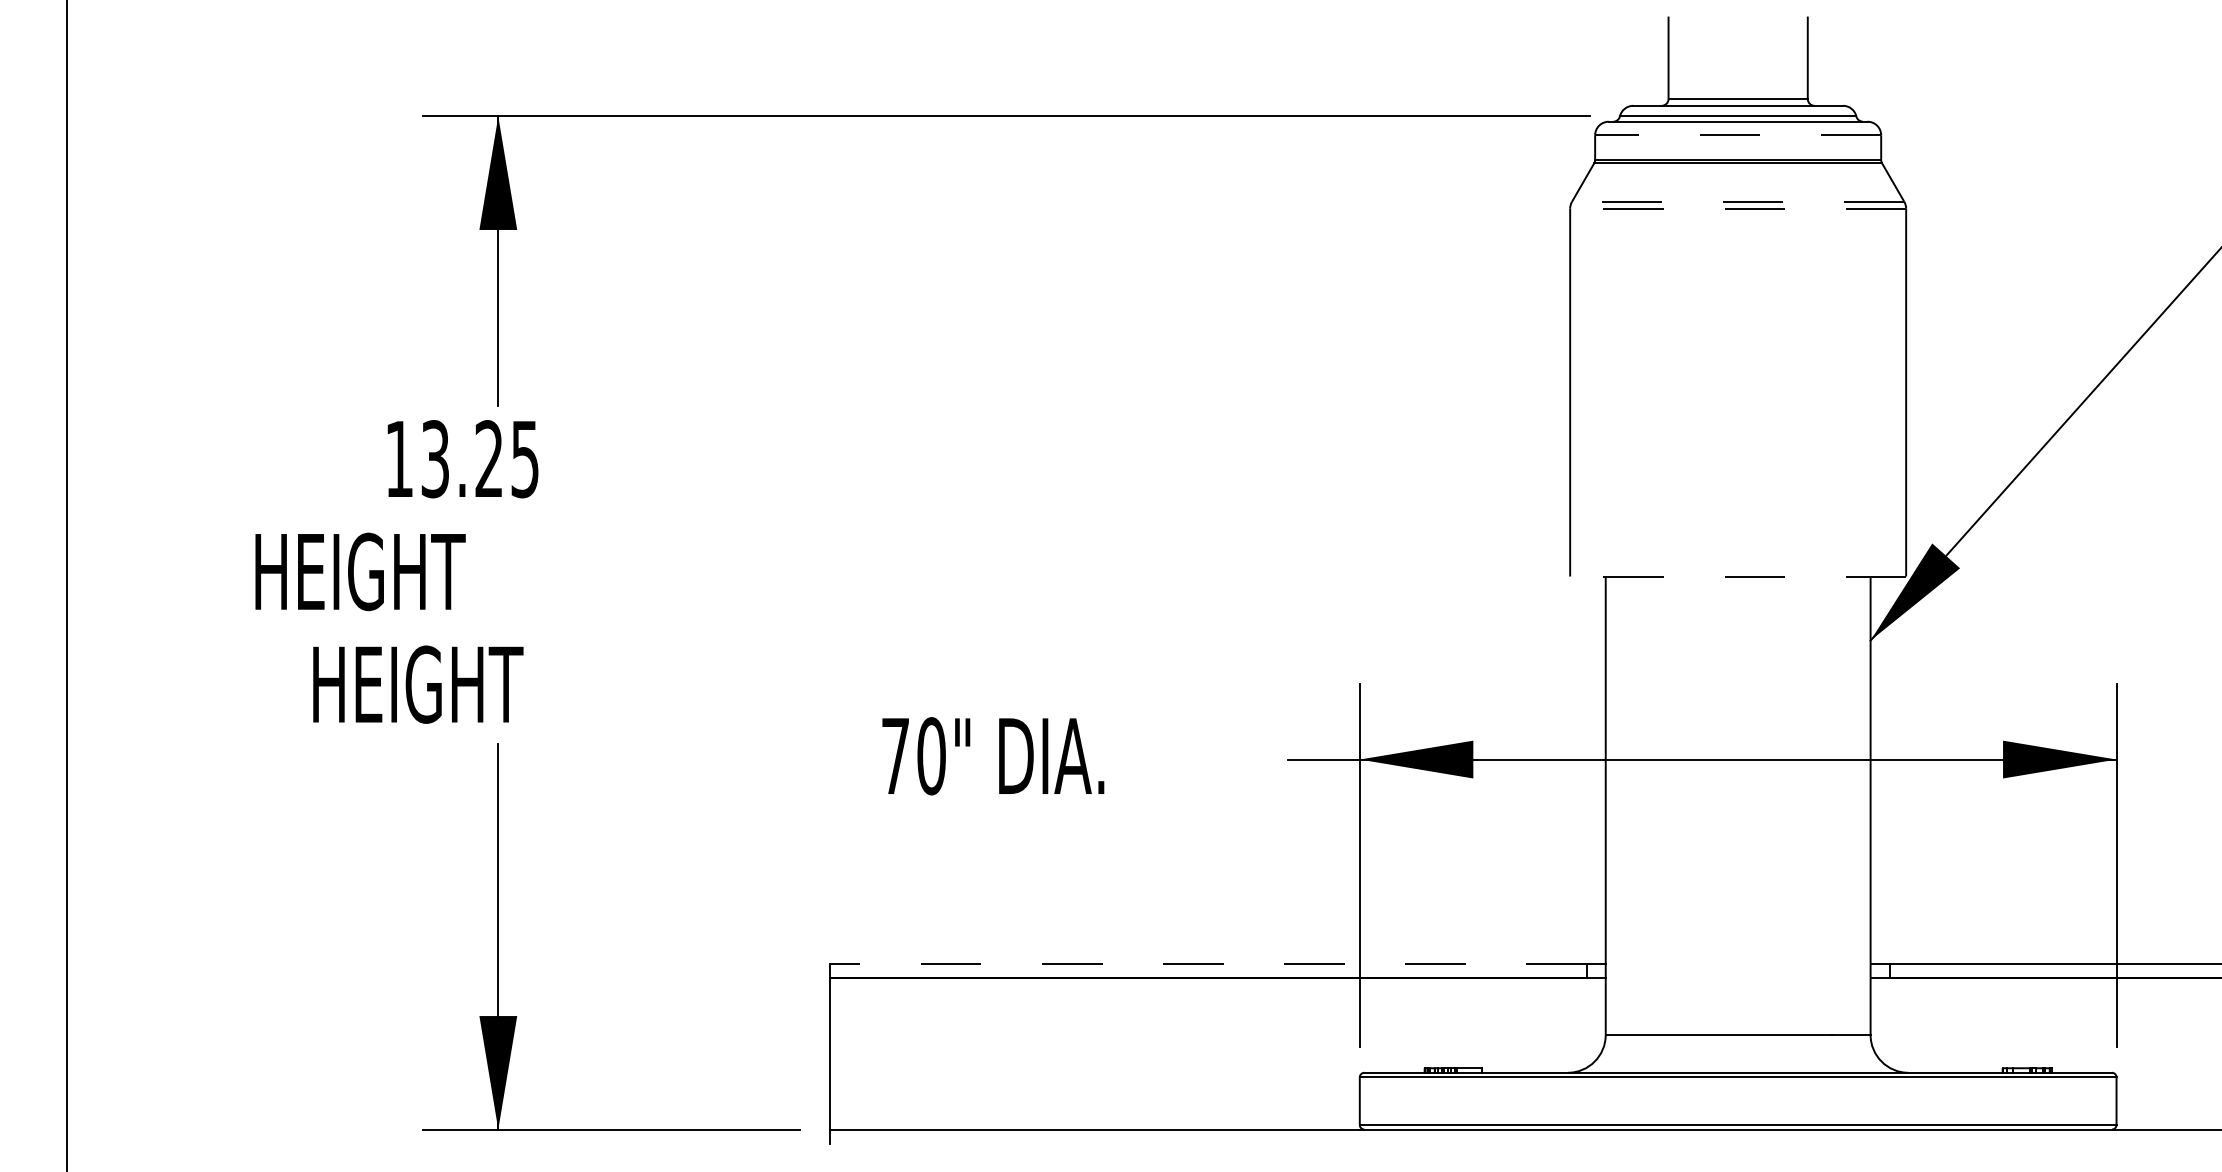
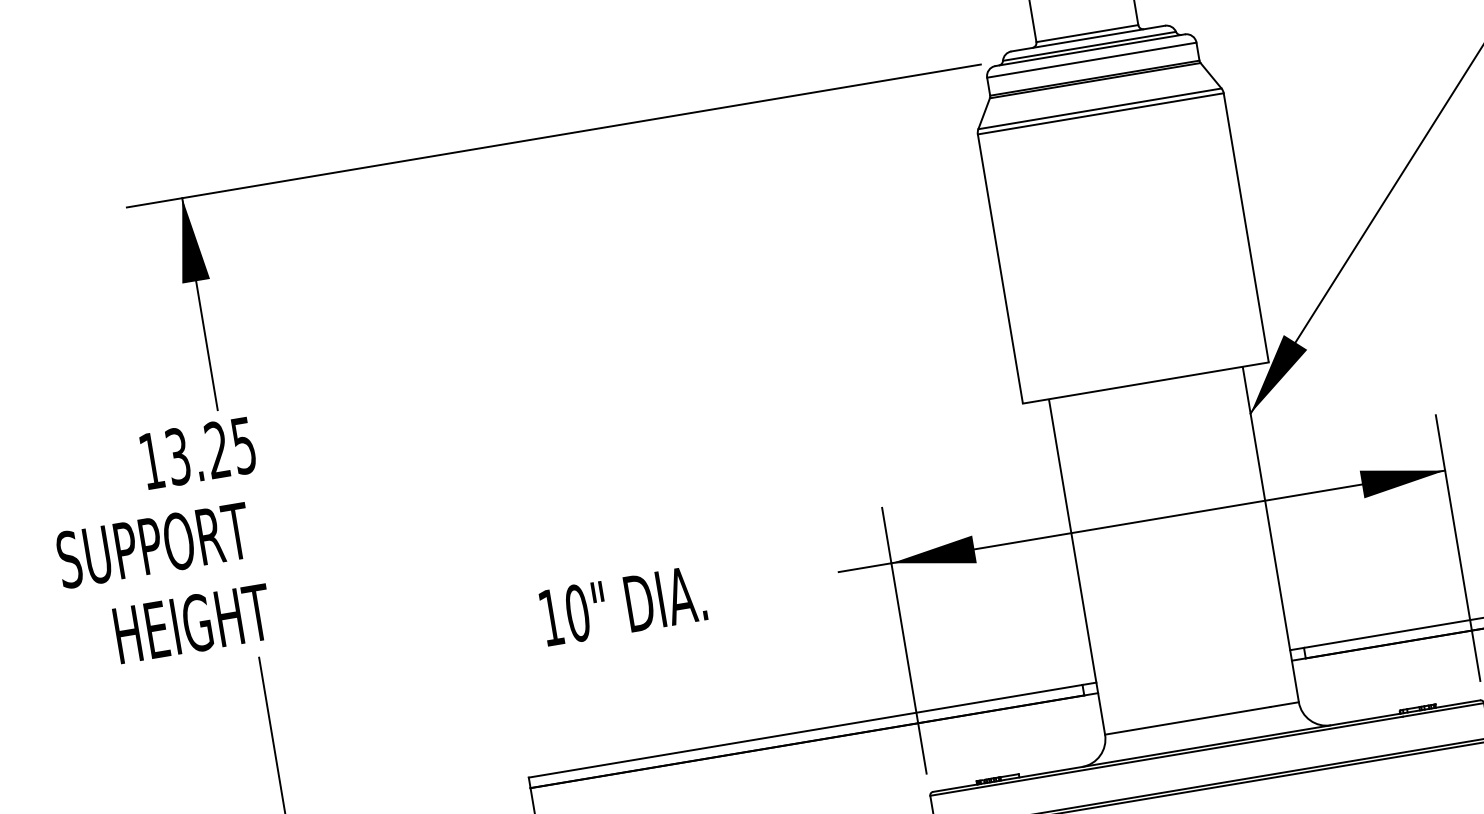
line: (1737, 135) -> (1091, 60), dashed -> solid
line: (1737, 201) -> (1099, 108), dashed -> solid
line: (1738, 208) -> (1101, 113), dashed -> solid
text: (383, 571) -> (153, 545), HEIGHT -> SUPPORT
line: (1738, 576) -> (1146, 382), dashed -> solid
text: (895, 755) -> (551, 617), 70" -> 10"
line: (1207, 963) -> (804, 731), dashed -> solid

